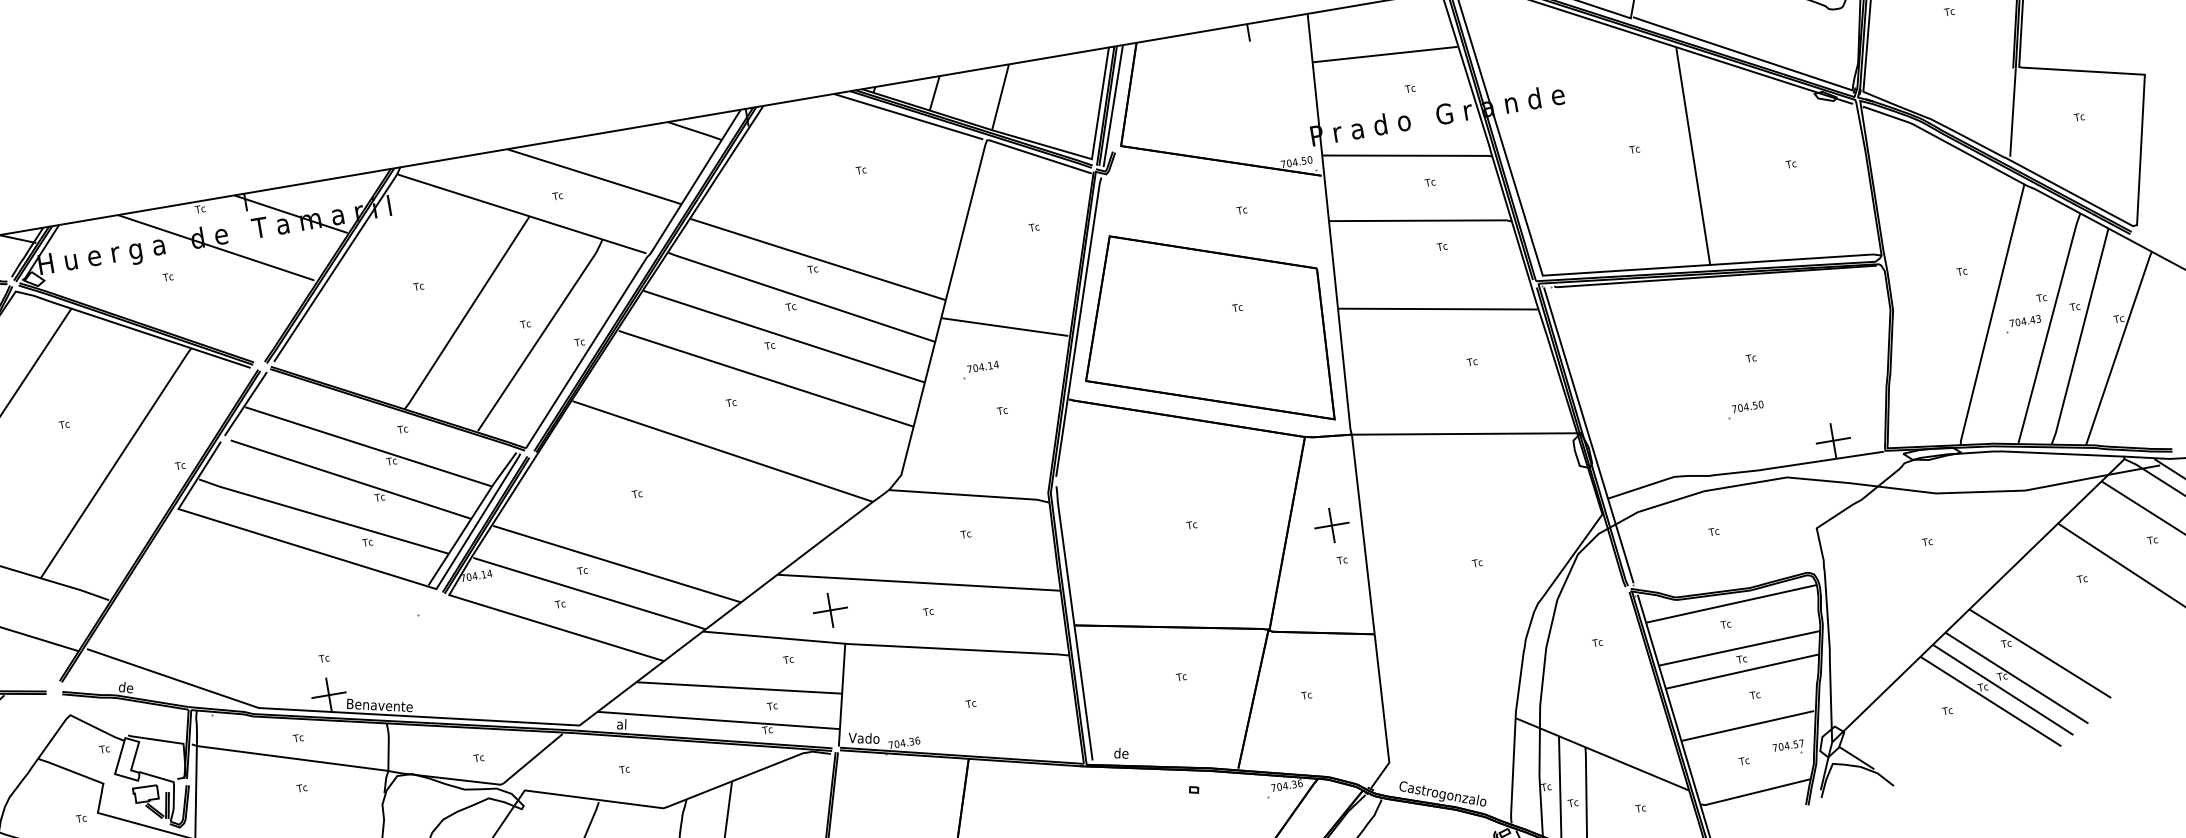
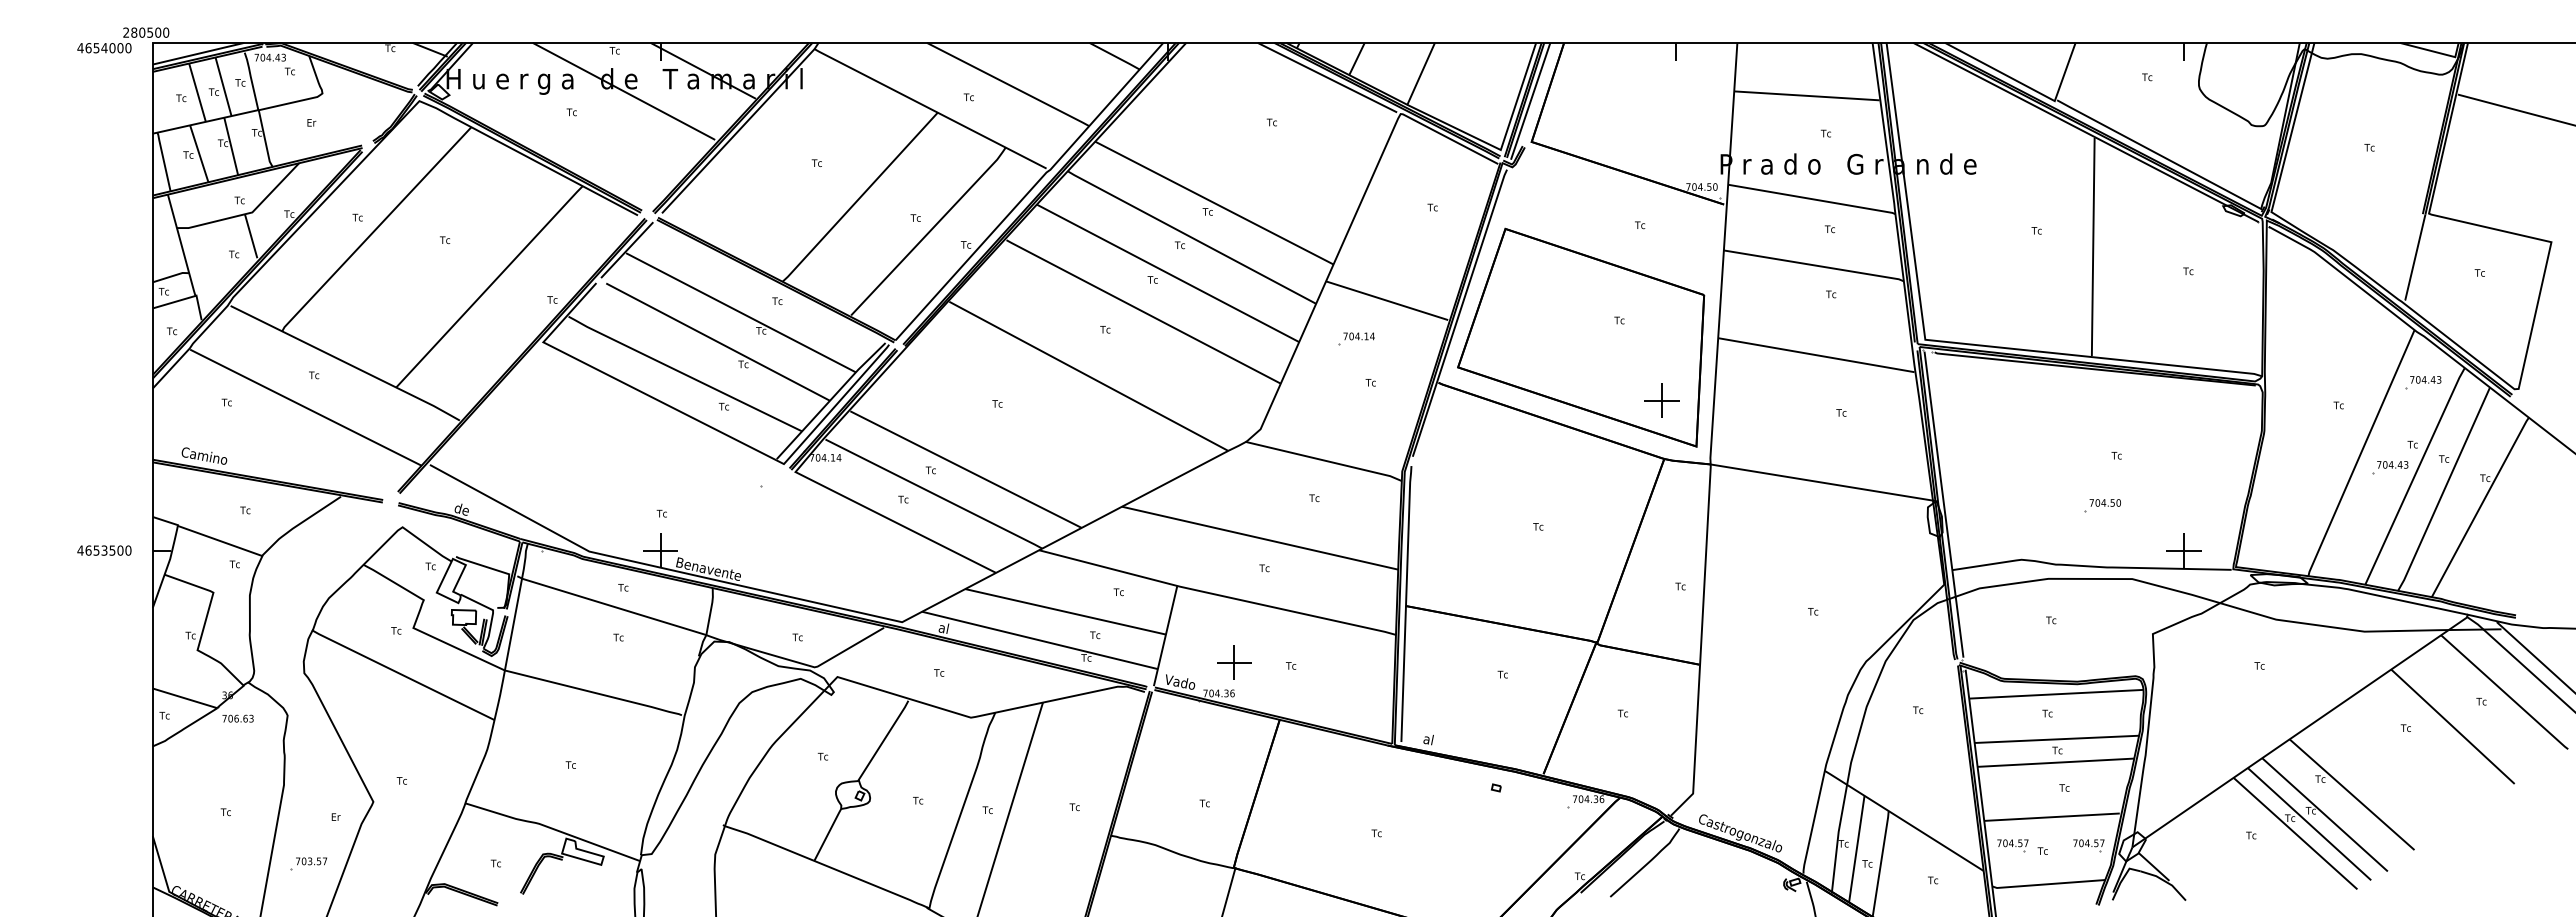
part: (2041, 234) -> (2423, 382), added
part: (1331, 525) -> (1661, 400), moved
part: (830, 610) -> (1234, 662), moved
text: (1120, 753) -> (1430, 739), de -> al
part: (1713, 760) -> (2012, 845), added

